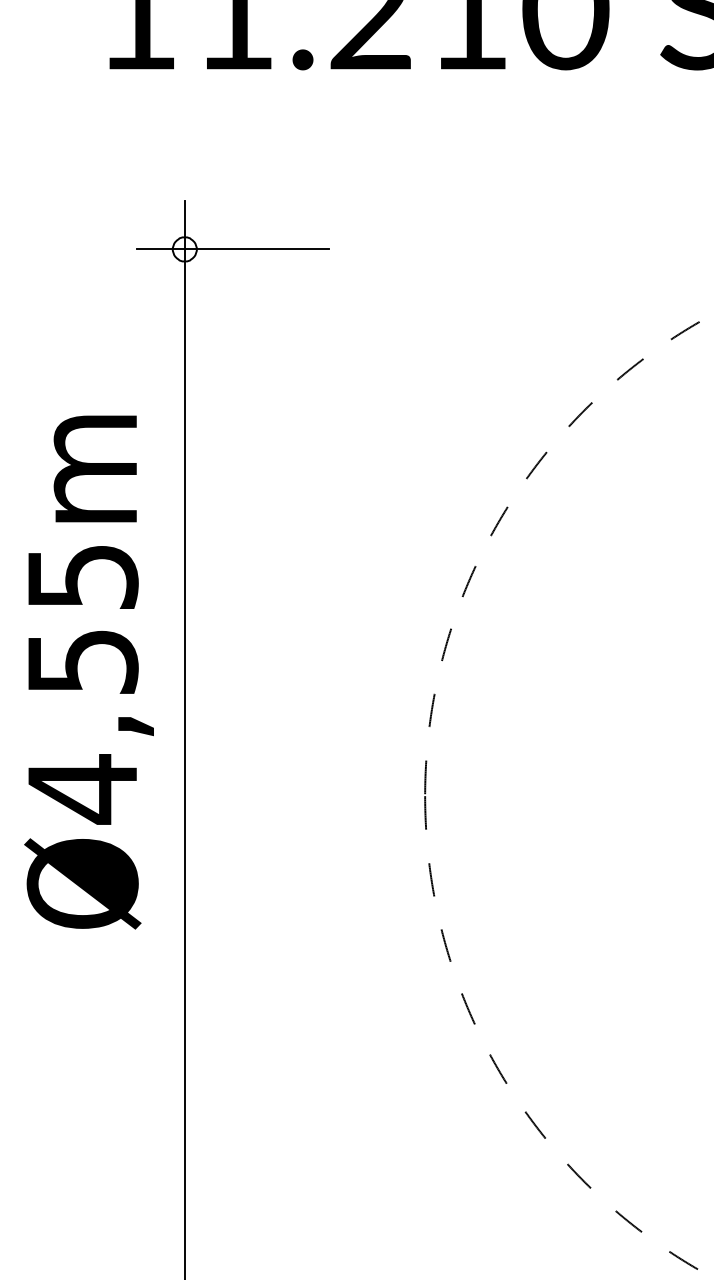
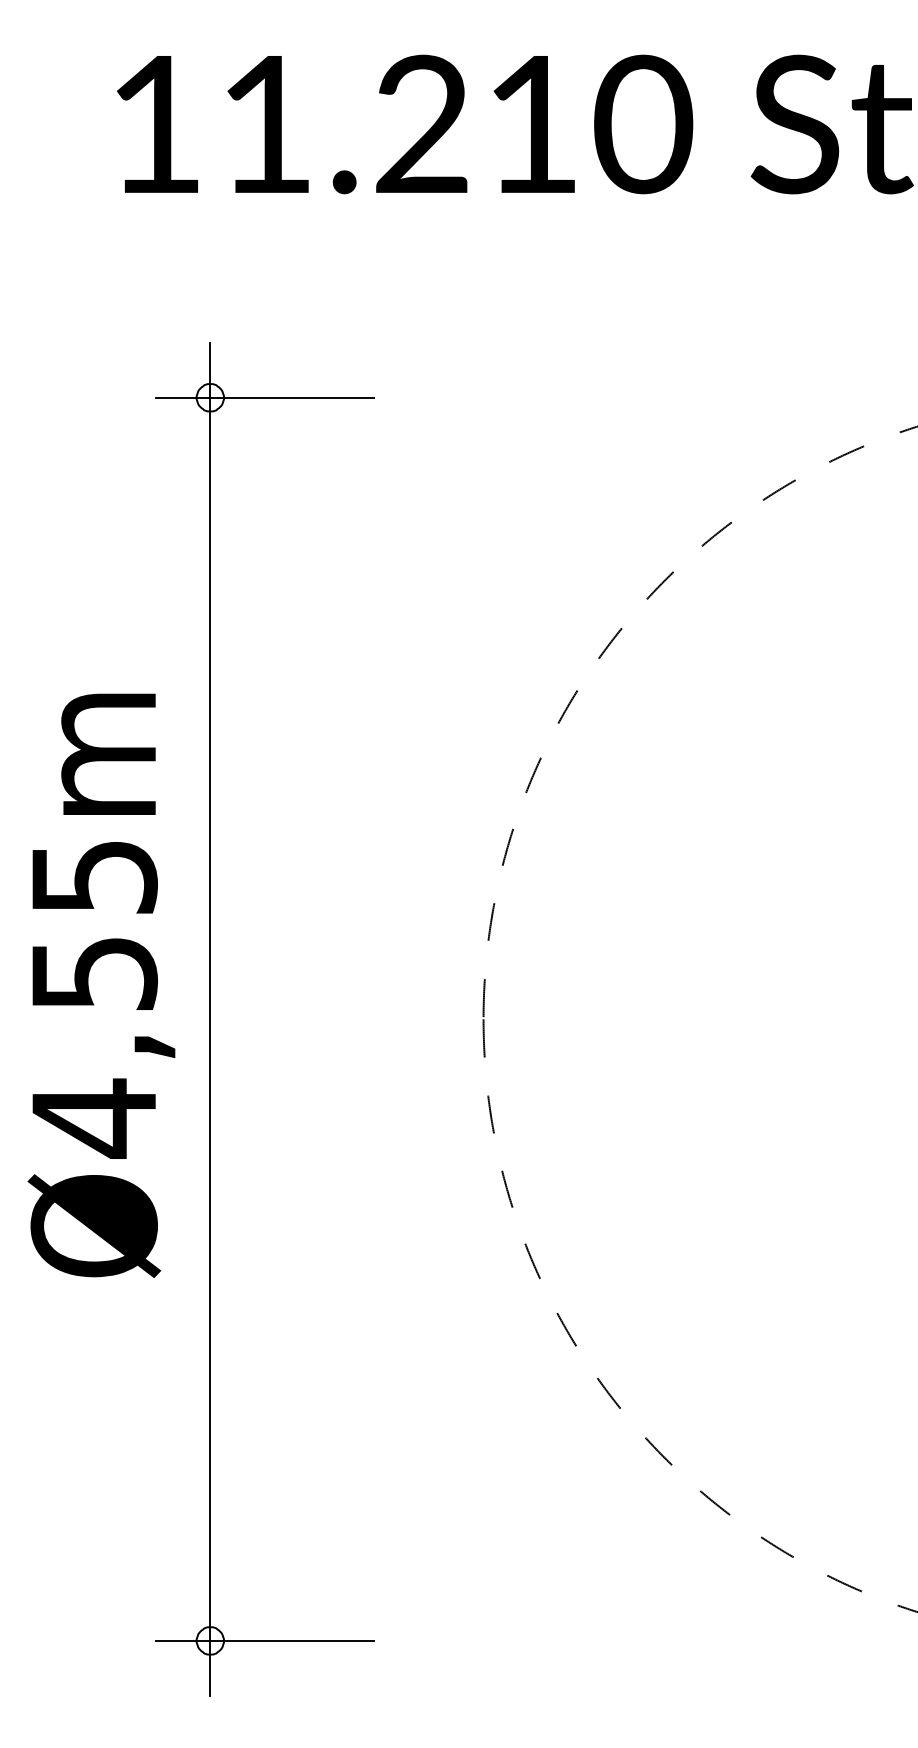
text: (89, 672) -> (101, 985), moved

